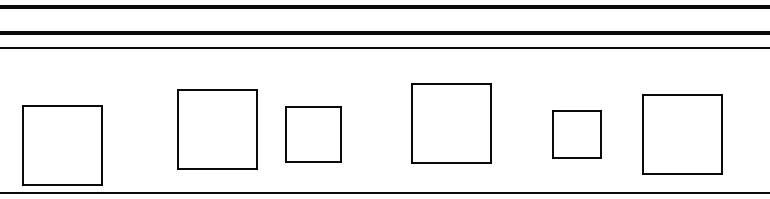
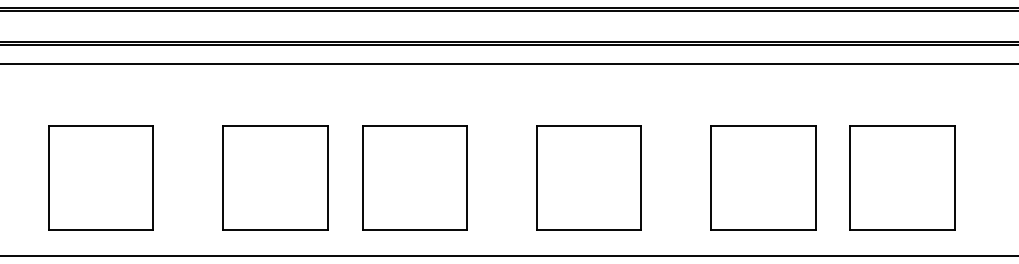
part: (450, 123) -> (588, 177), moved
part: (217, 128) -> (275, 177), moved
part: (313, 133) -> (414, 177), size x1.43
part: (576, 133) -> (763, 177), size x1.67
part: (62, 145) -> (100, 177), moved

